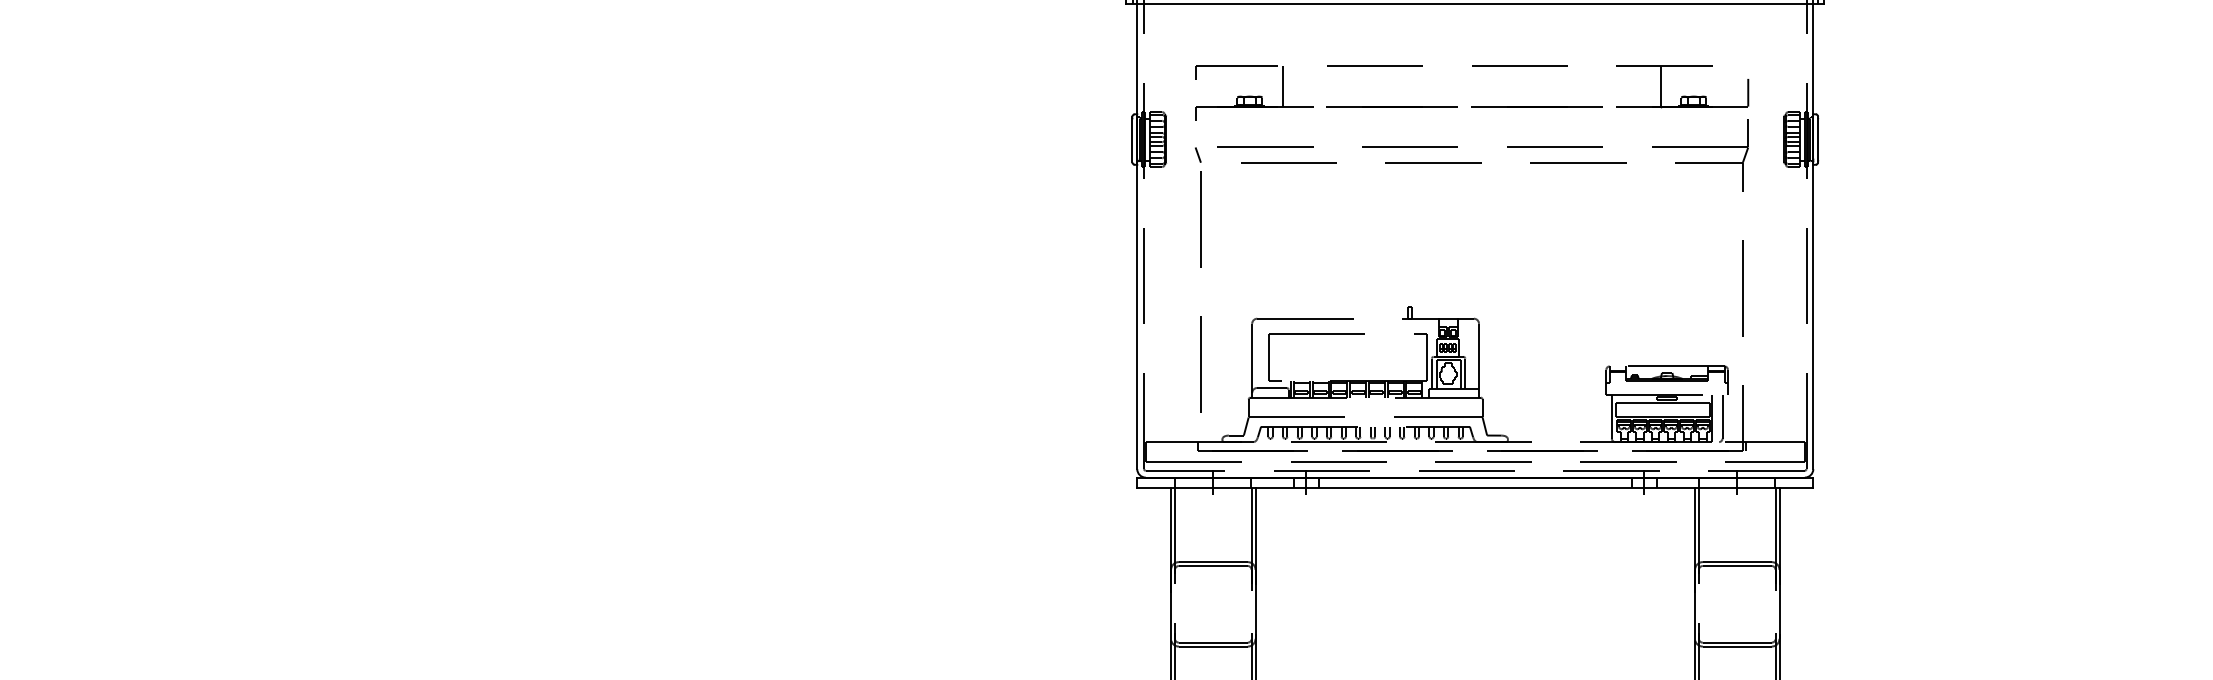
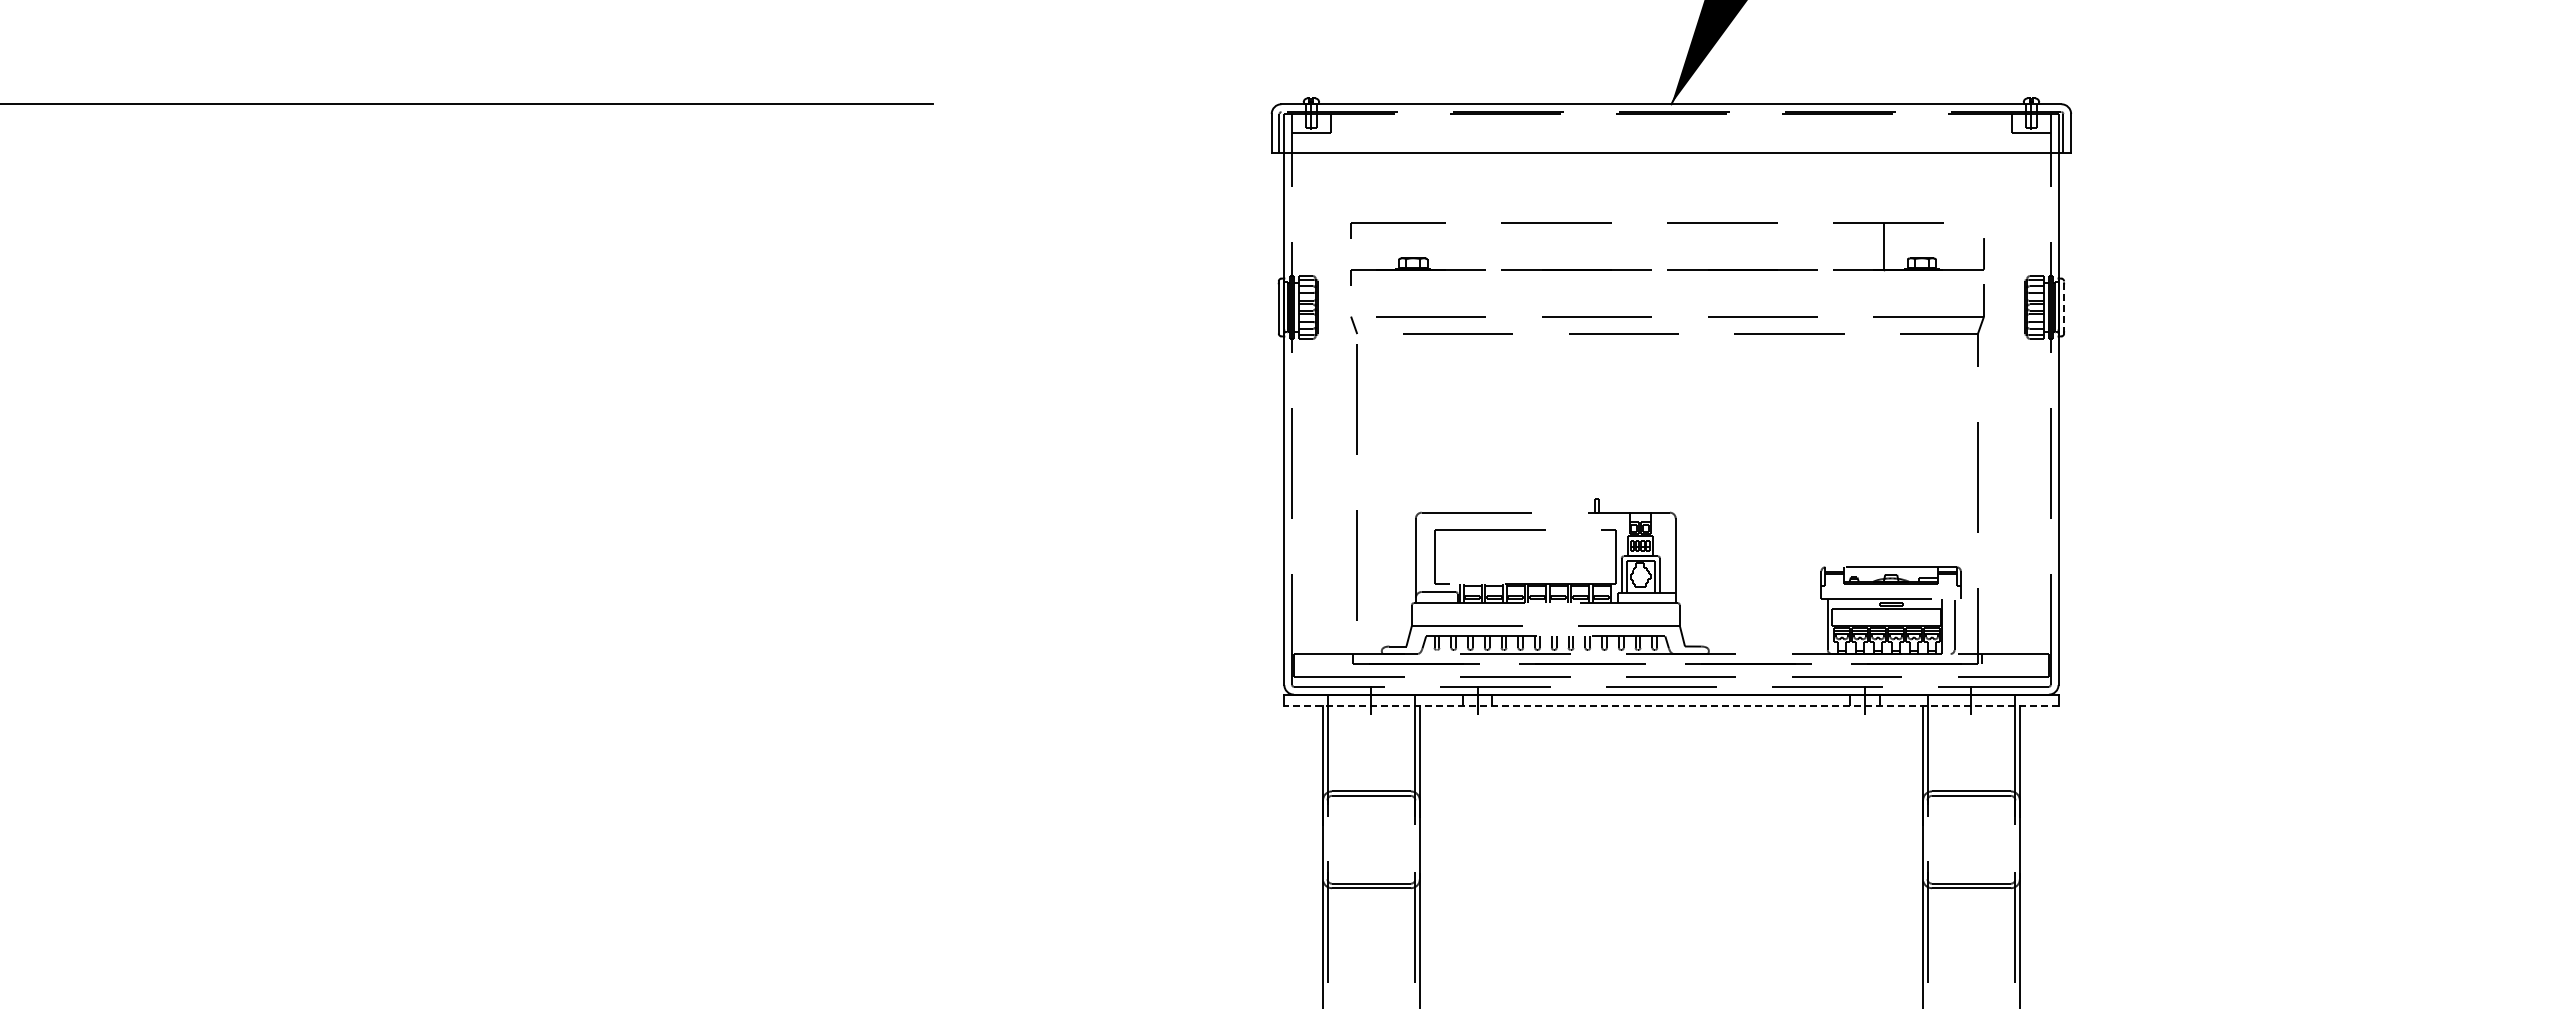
line: (1282, 86) -> (1450, 246), removed
line: (1818, 139) -> (2064, 307), solid -> dashed
line: (1474, 487) -> (1670, 706), solid -> dashed

